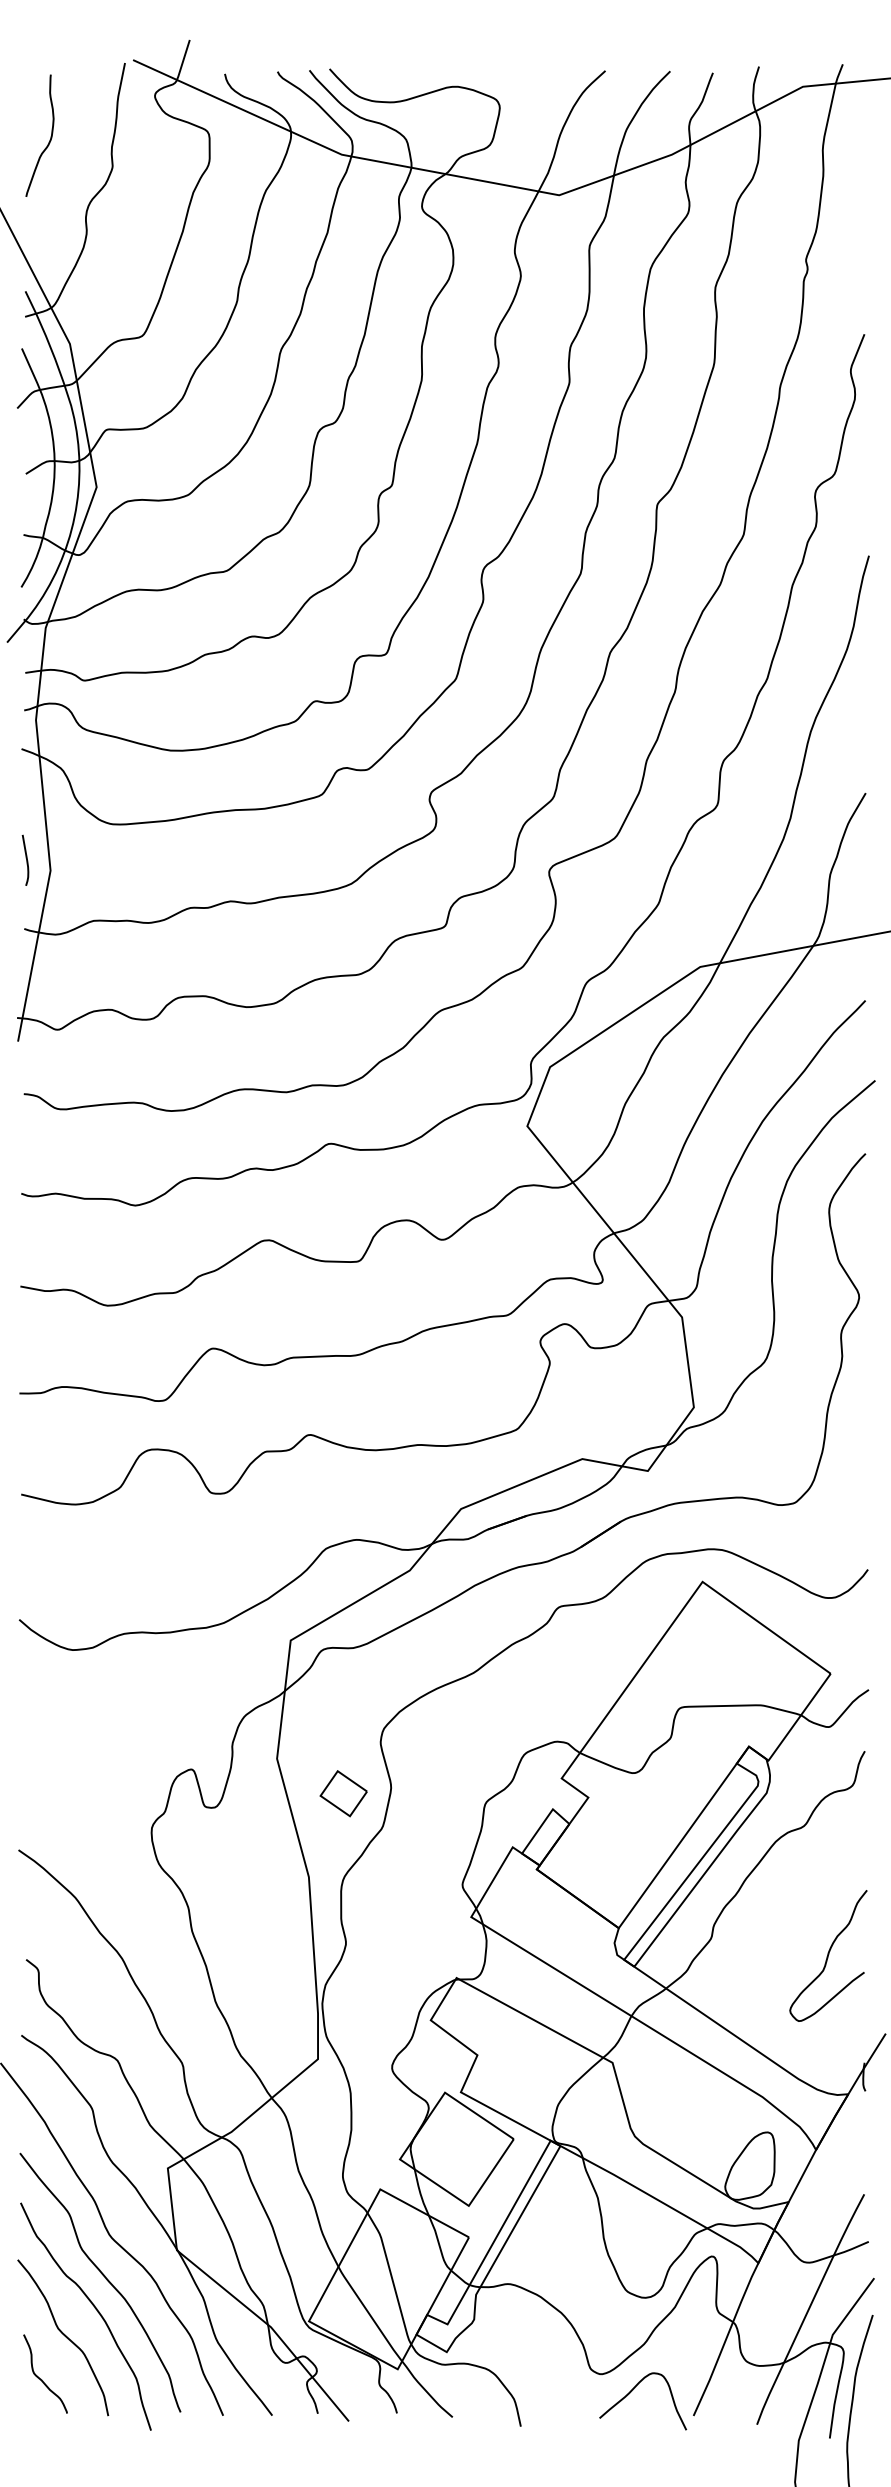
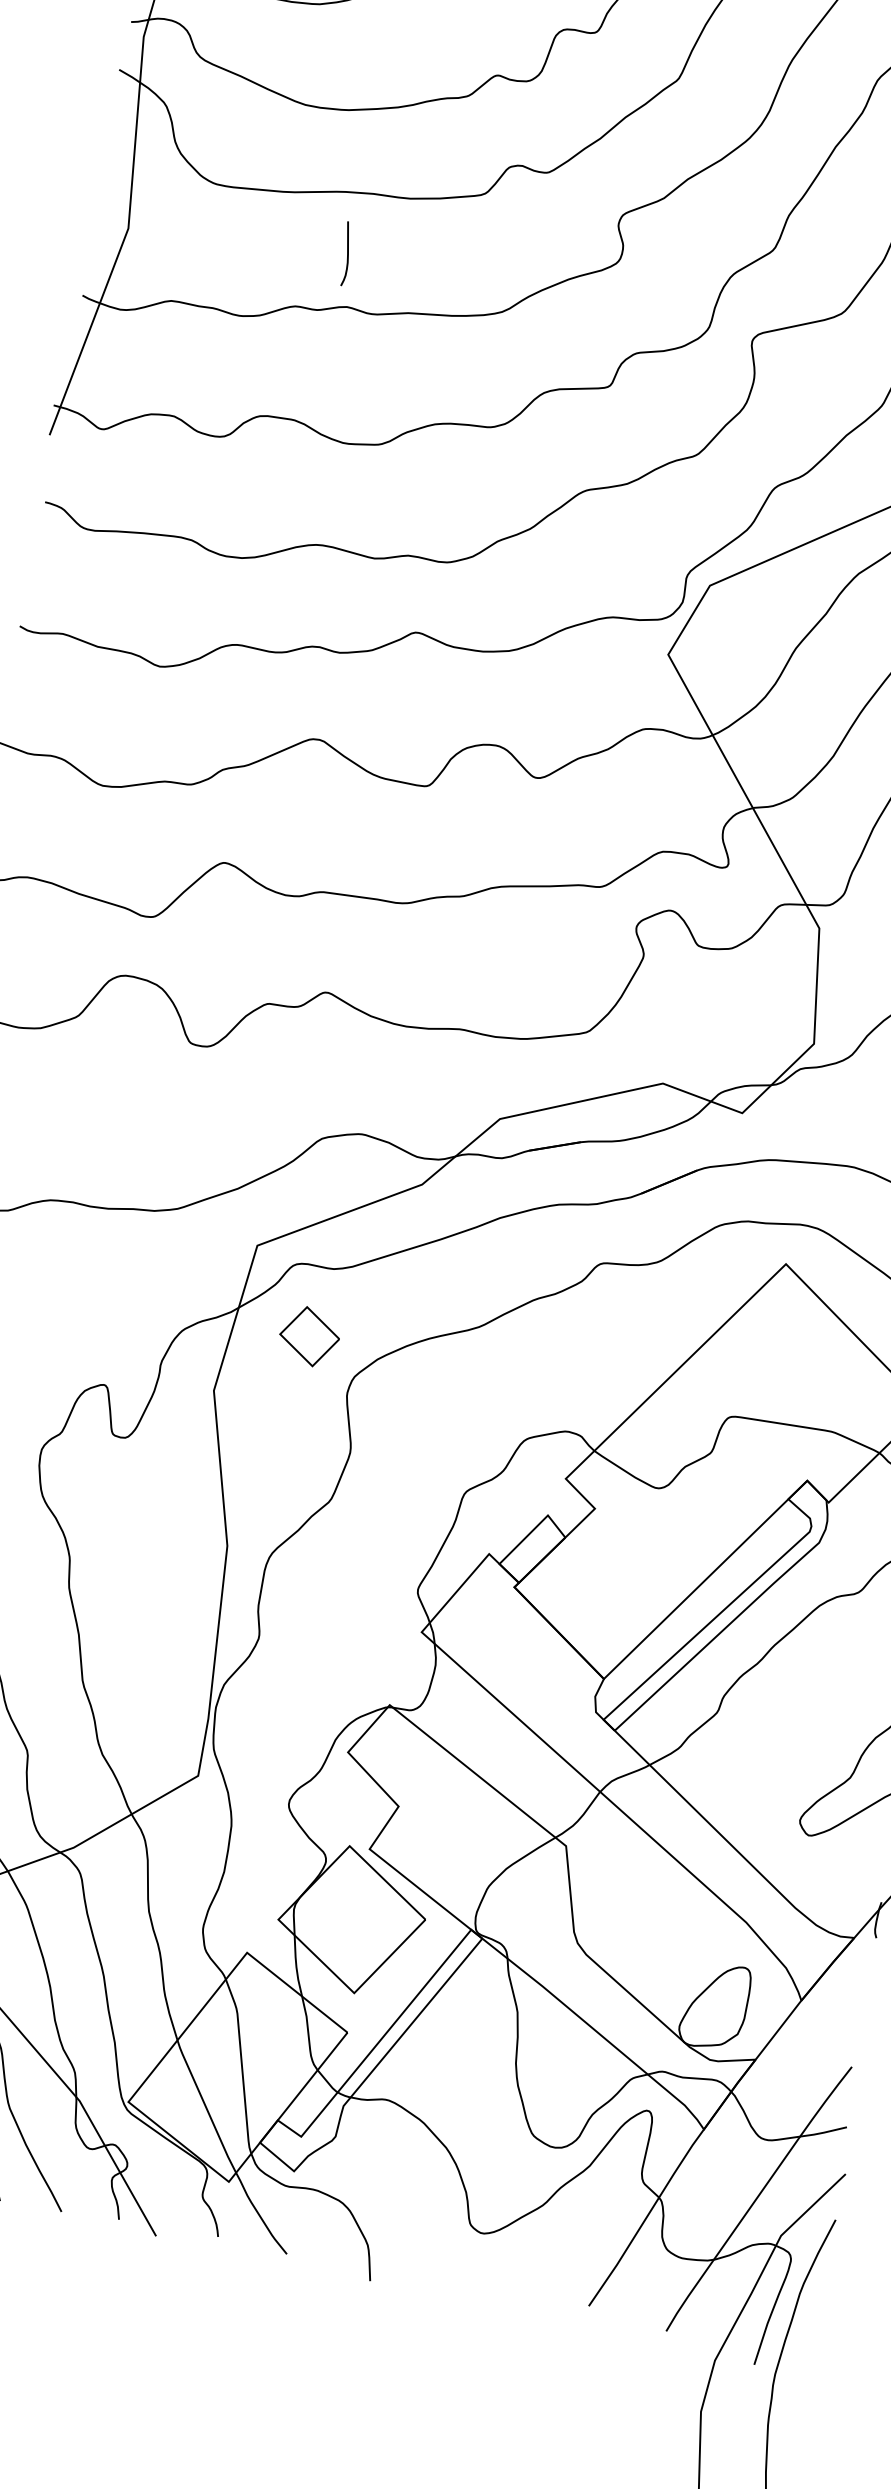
curve: (25, 858) -> (346, 251), moved
part: (343, 1793) -> (309, 1336), moved
curve: (633, 2390) -> (519, 2260), removed

